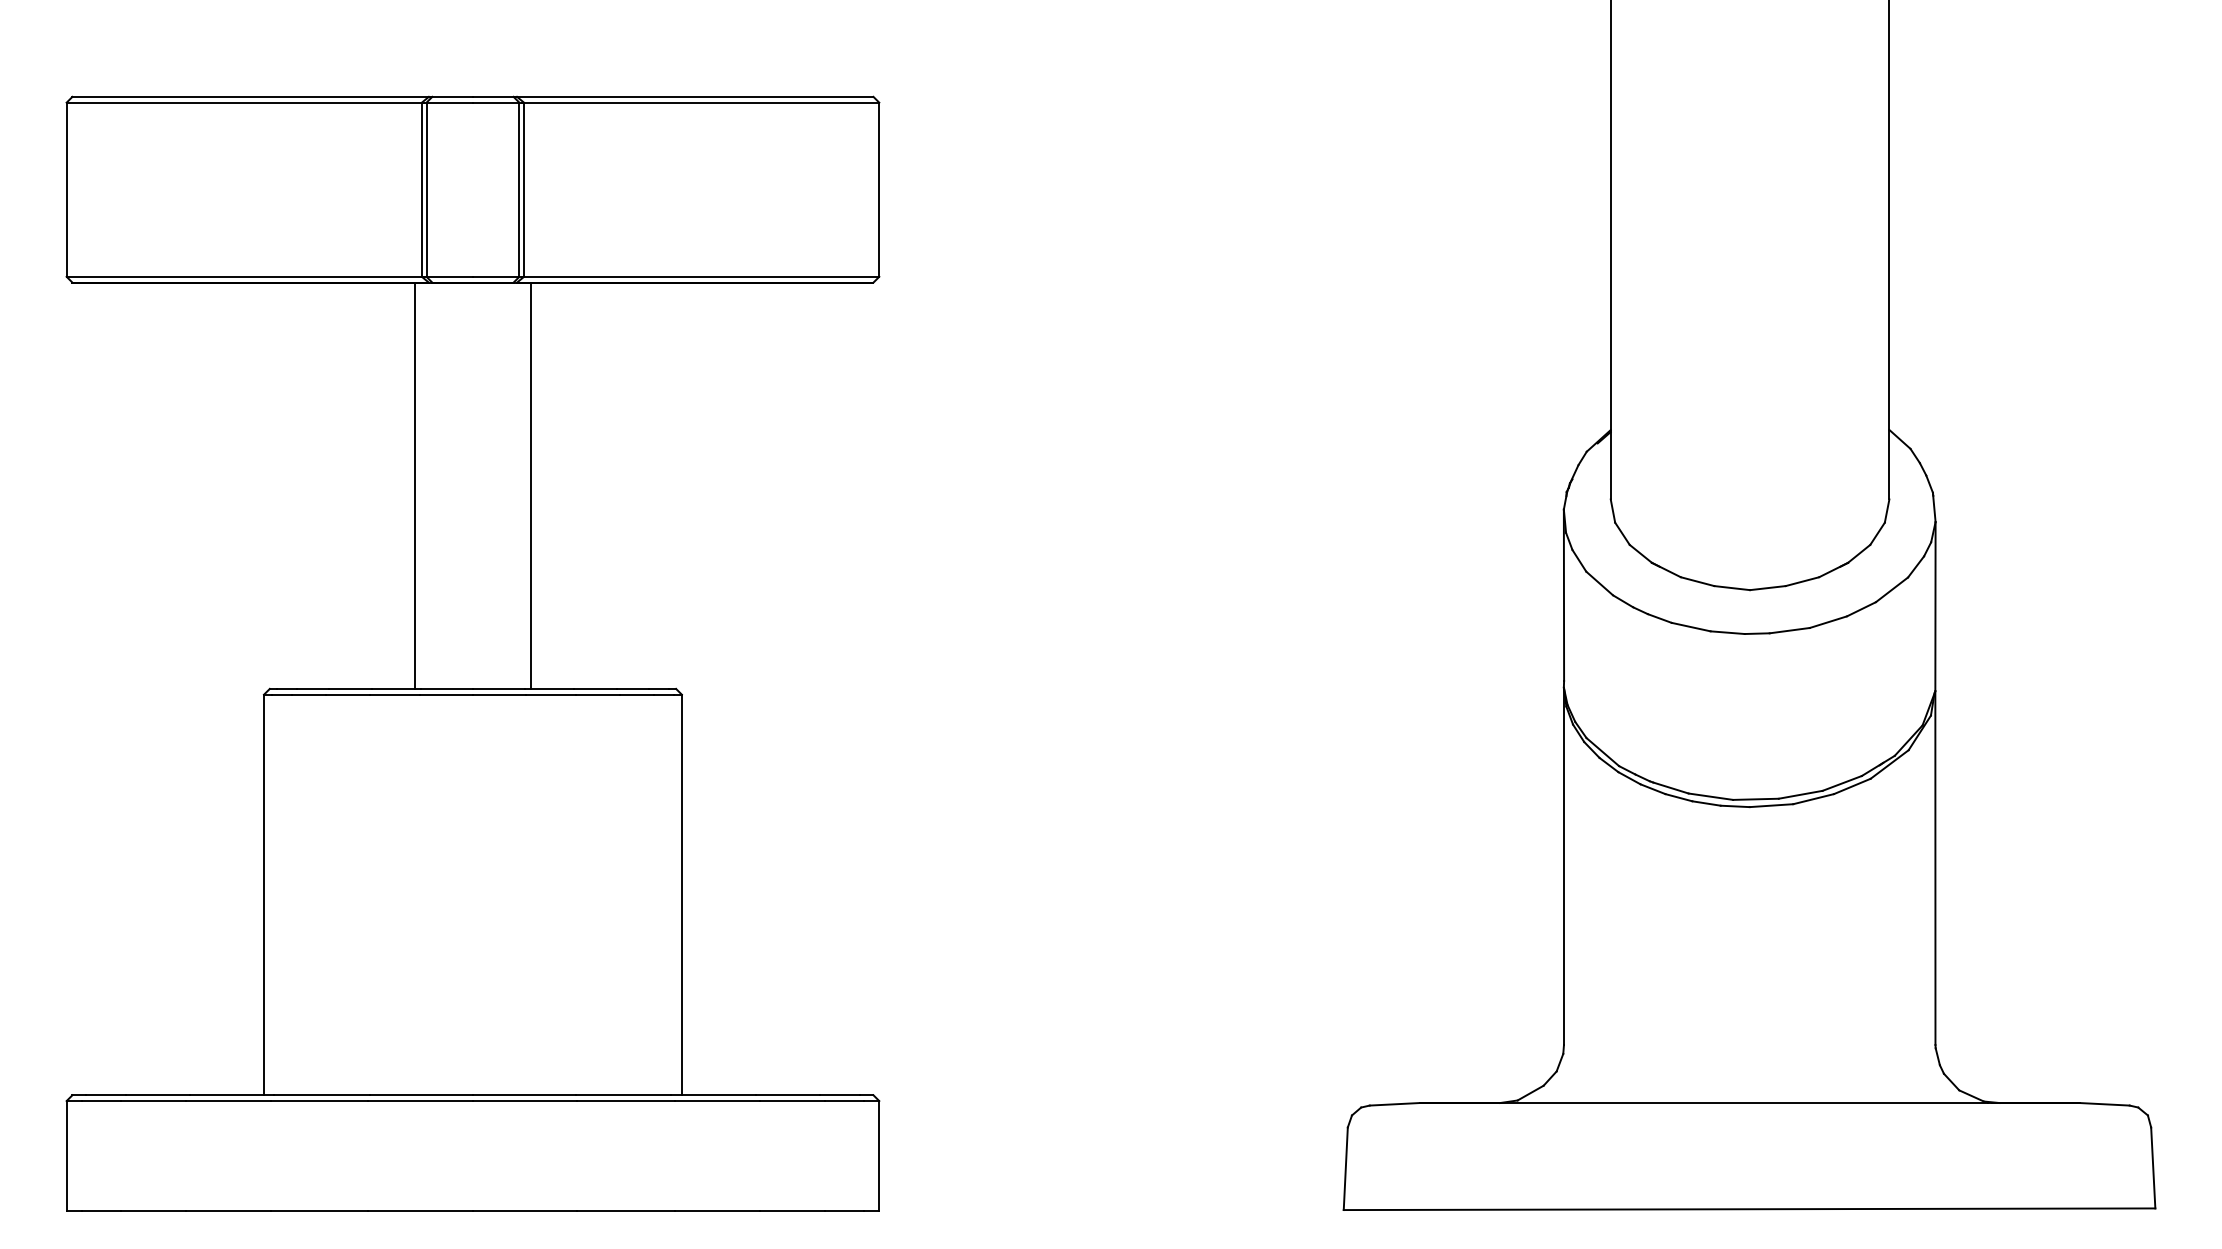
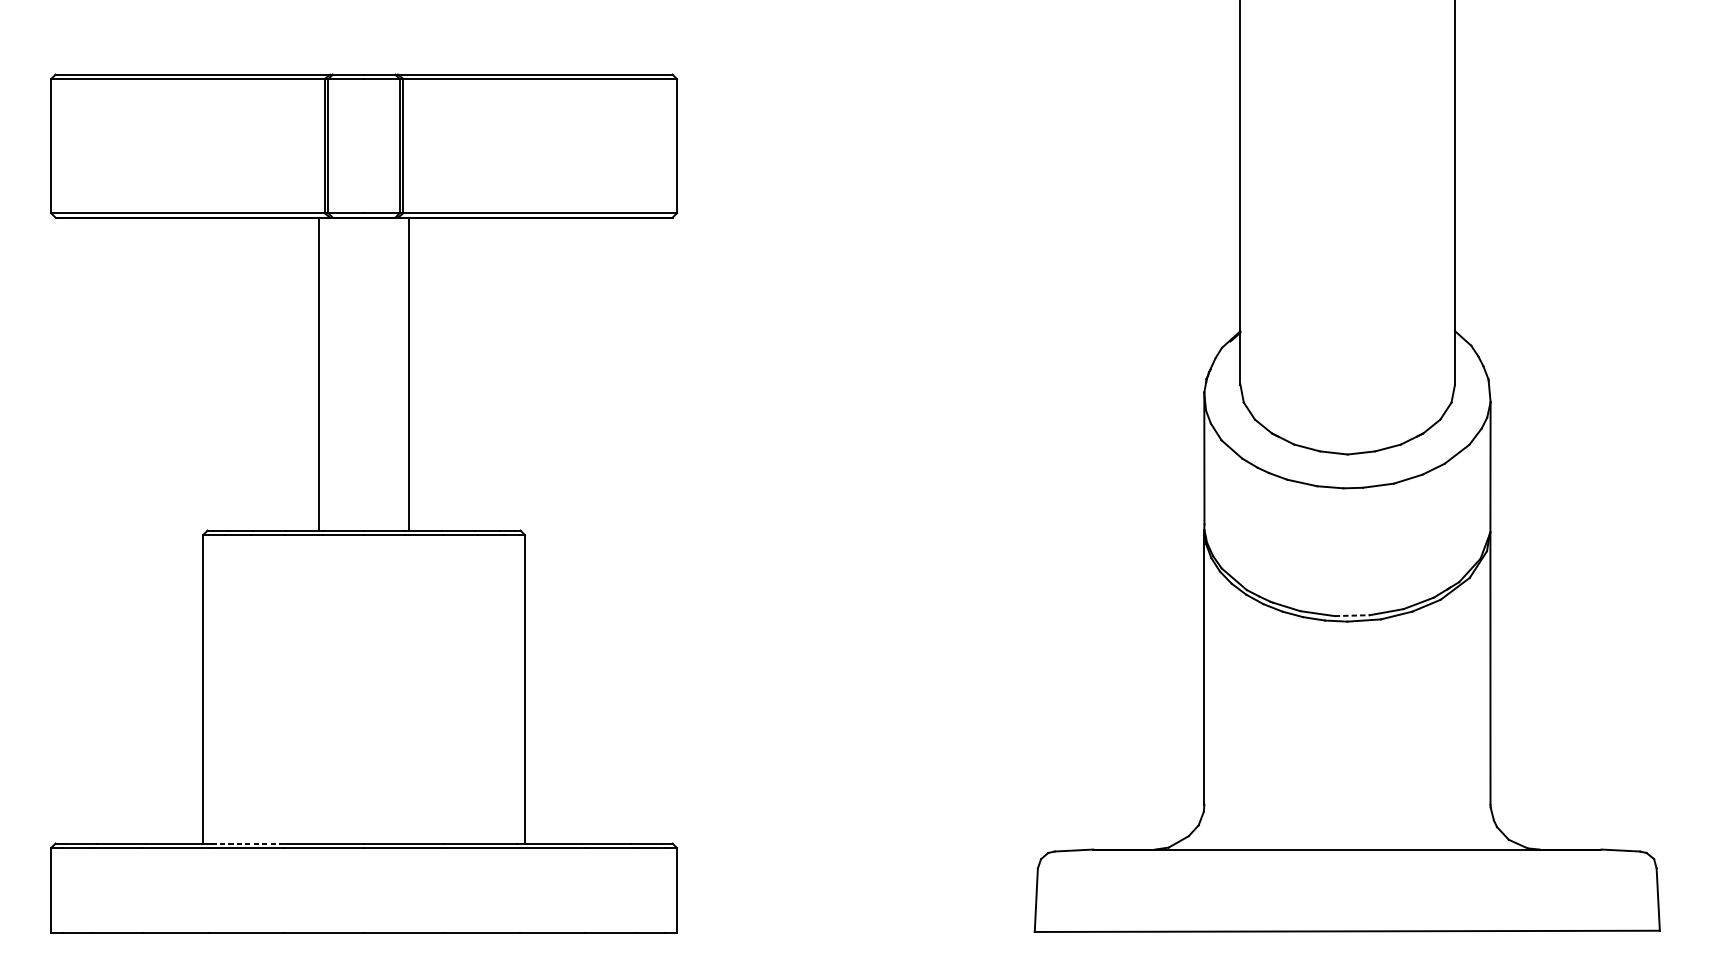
line: (1755, 799) -> (1351, 615), solid -> dashed
line: (322, 1095) -> (248, 843), solid -> dashed

